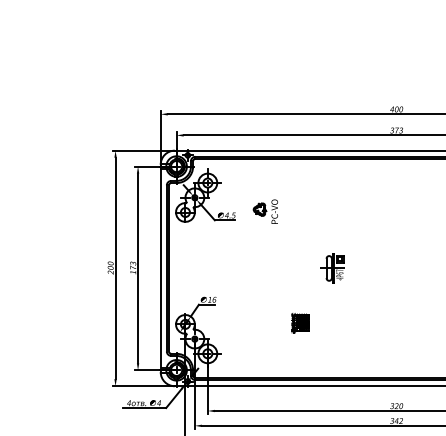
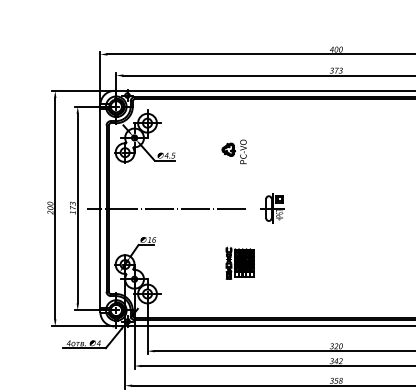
part: (264, 211) -> (233, 151), moved
line: (226, 268) -> (166, 208), added
part: (300, 322) -> (240, 262), size x1.67

